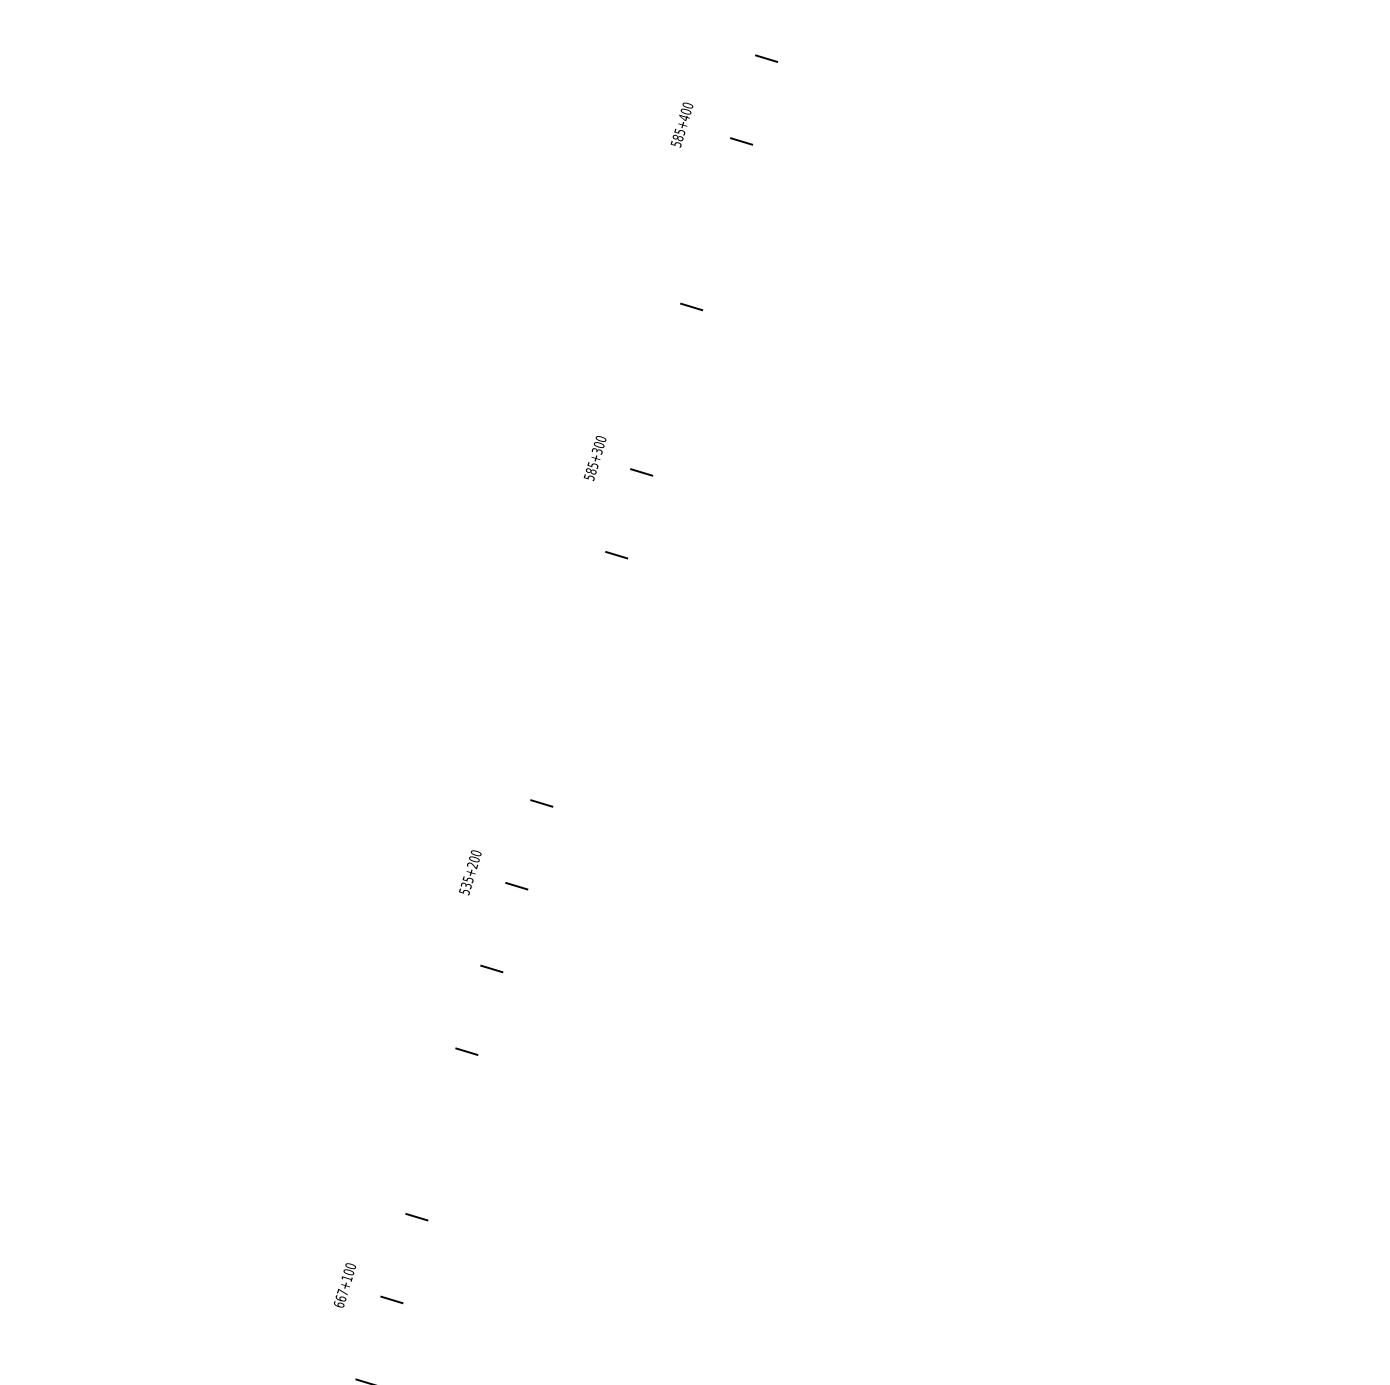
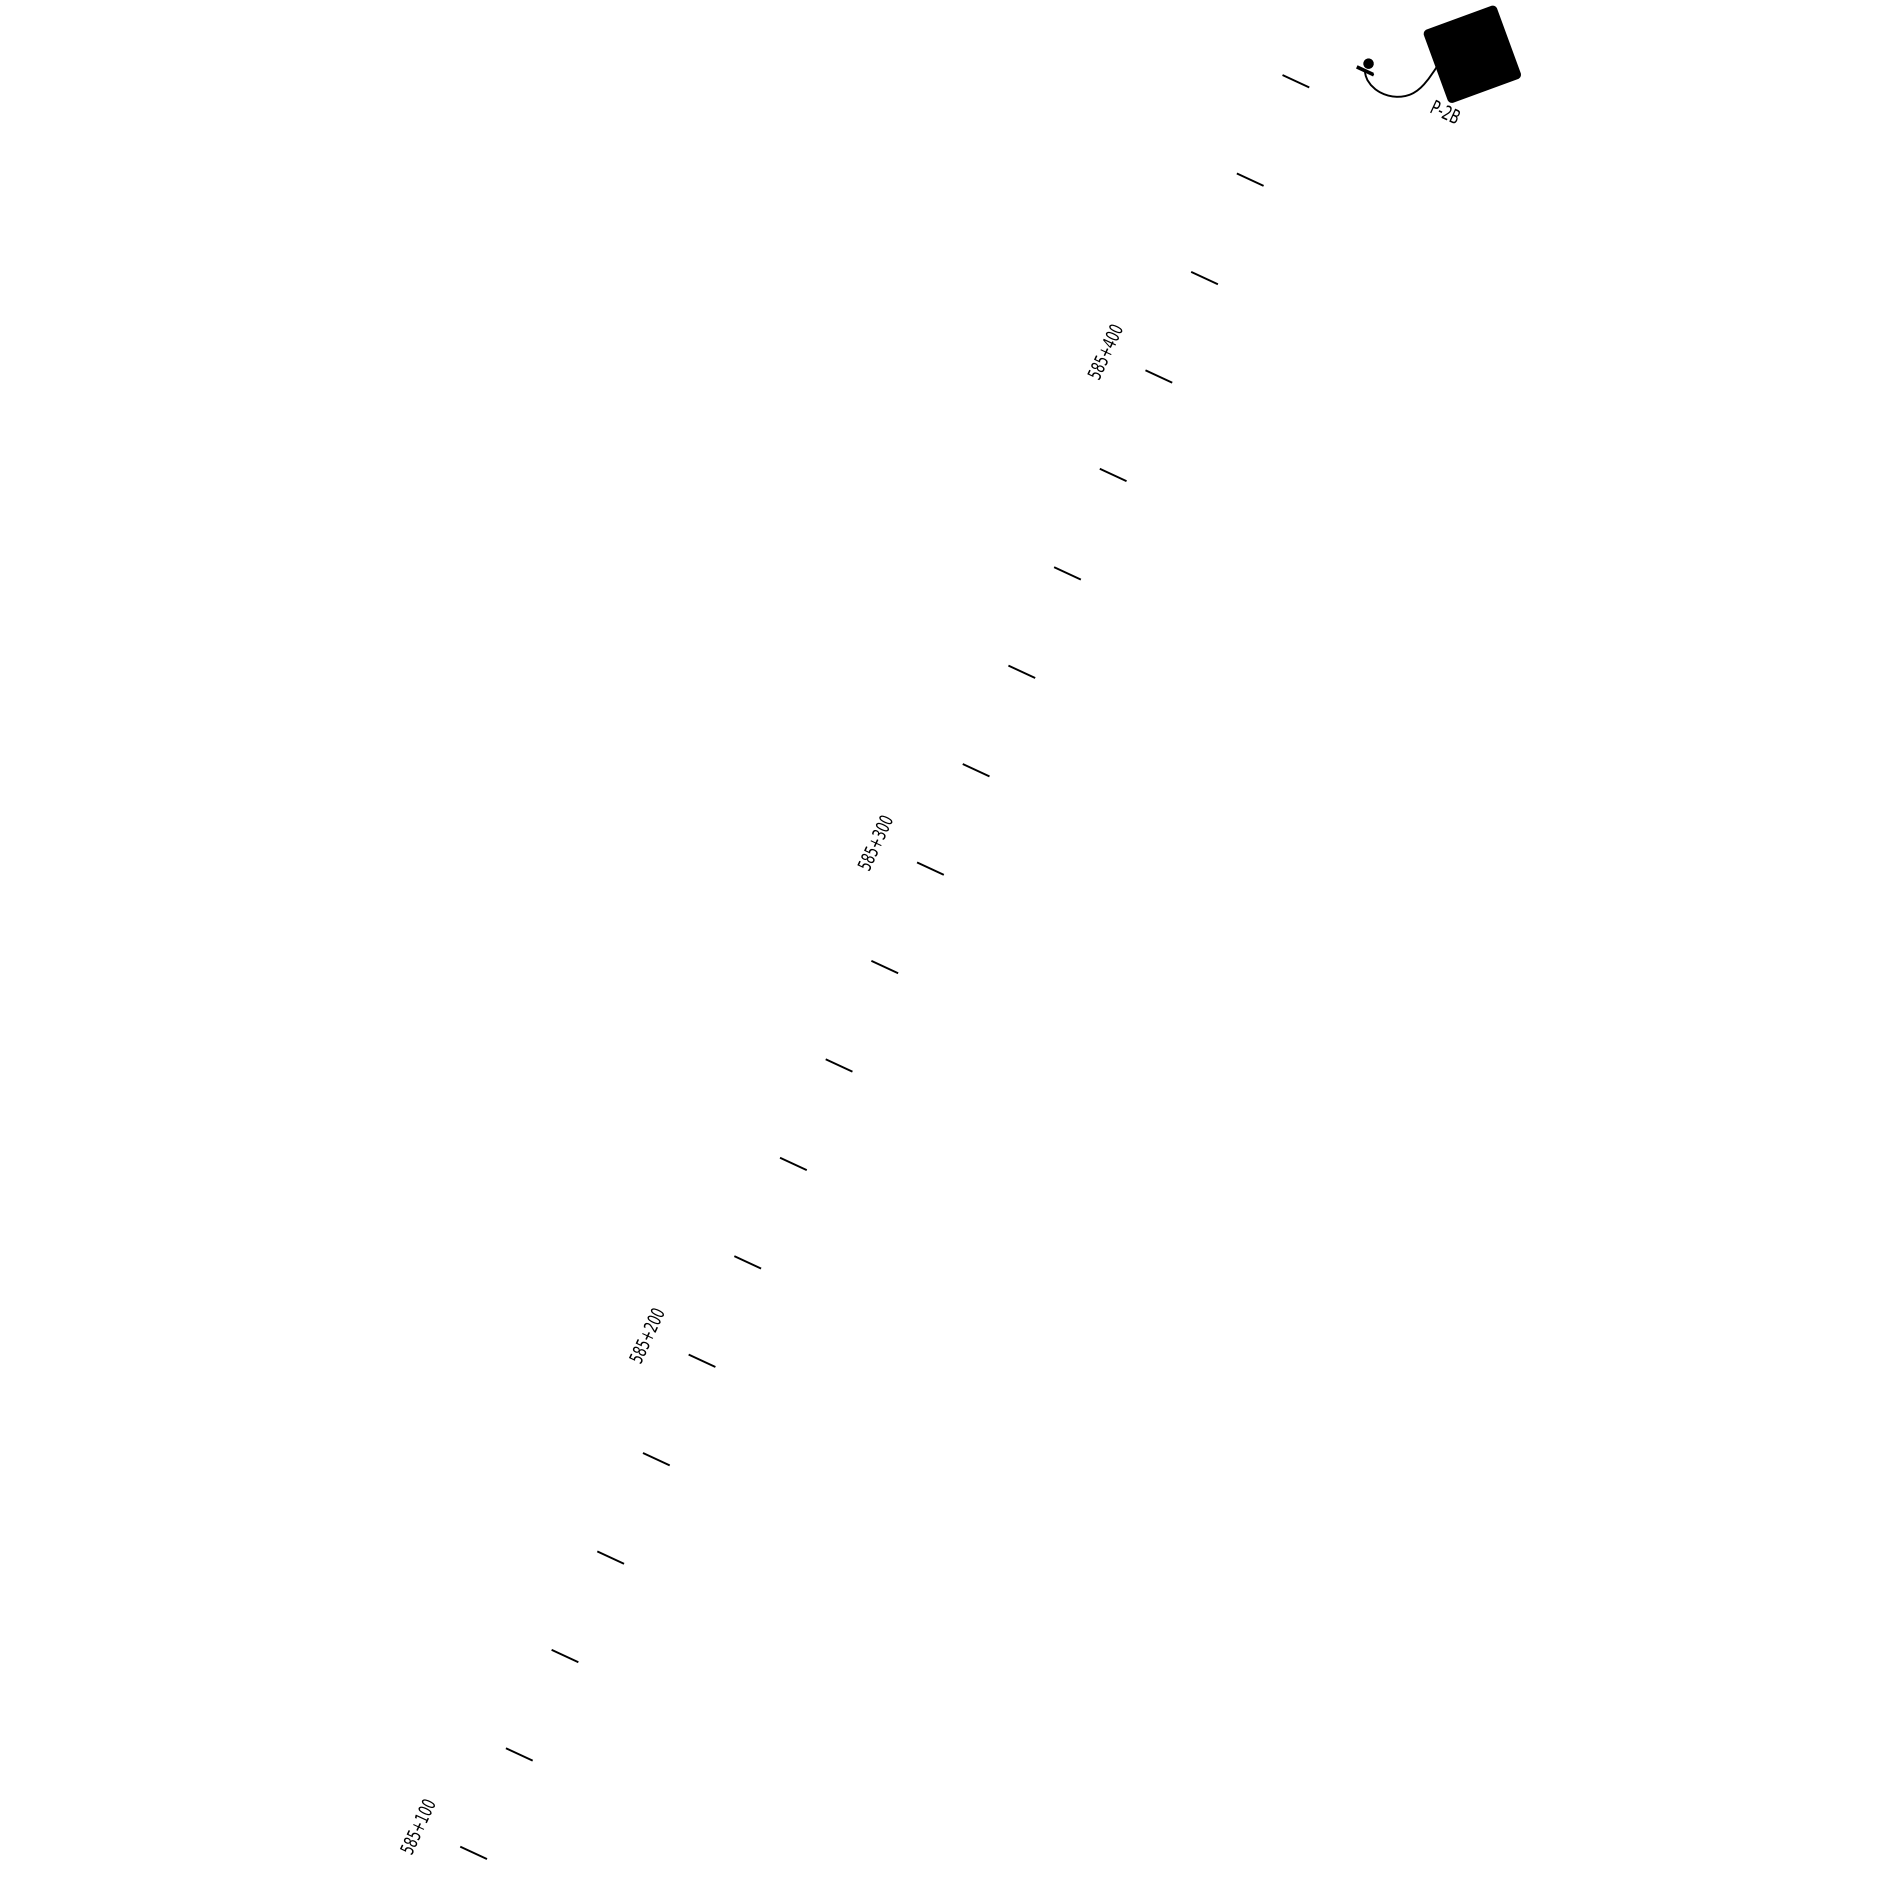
text: (681, 124) -> (1104, 351), moved
line: (716, 224) -> (1067, 573), added
line: (666, 389) -> (975, 769), added
line: (591, 638) -> (838, 1065), added
line: (566, 720) -> (792, 1163), added
text: (466, 885) -> (639, 1351), 535+200 -> 585+200
line: (441, 1134) -> (564, 1655), added
text: (340, 1298) -> (410, 1841), 667+100 -> 585+100

